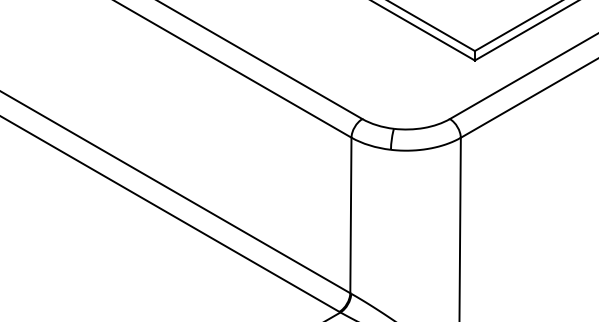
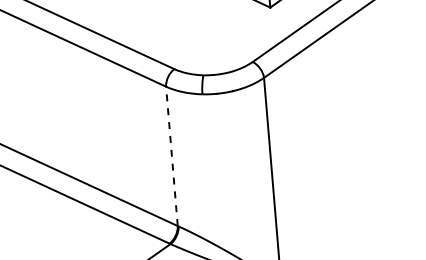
line: (350, 215) -> (171, 156), solid -> dashed

